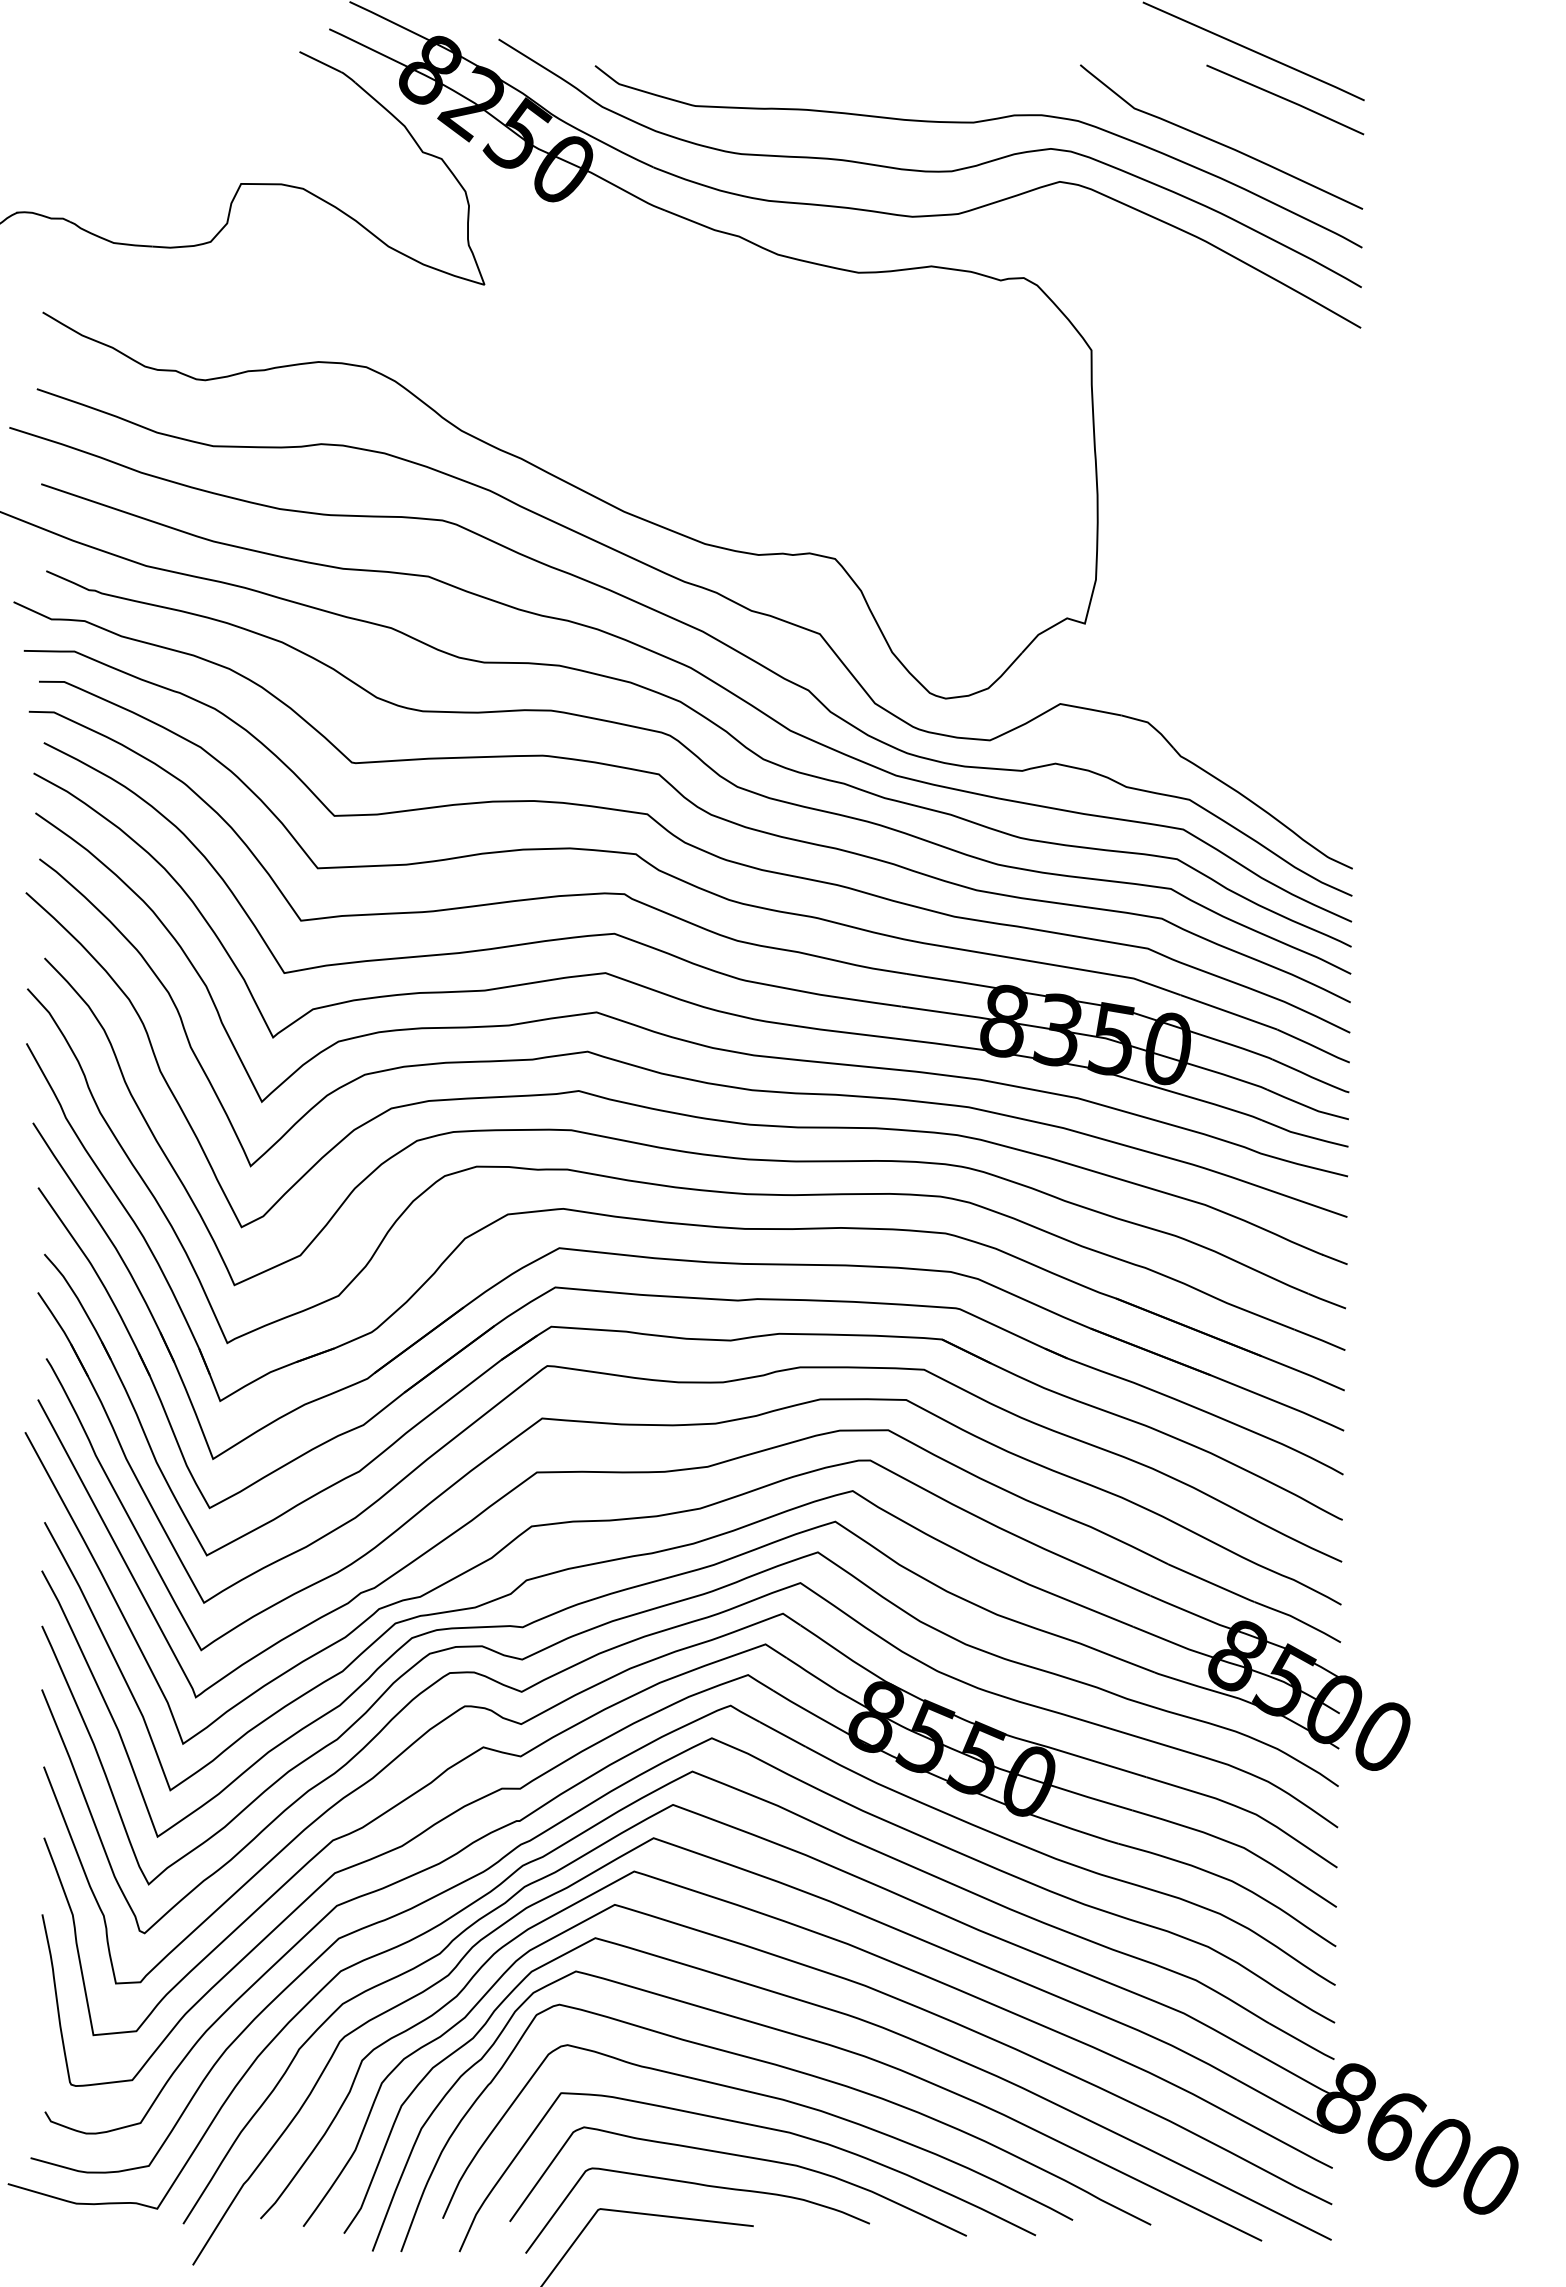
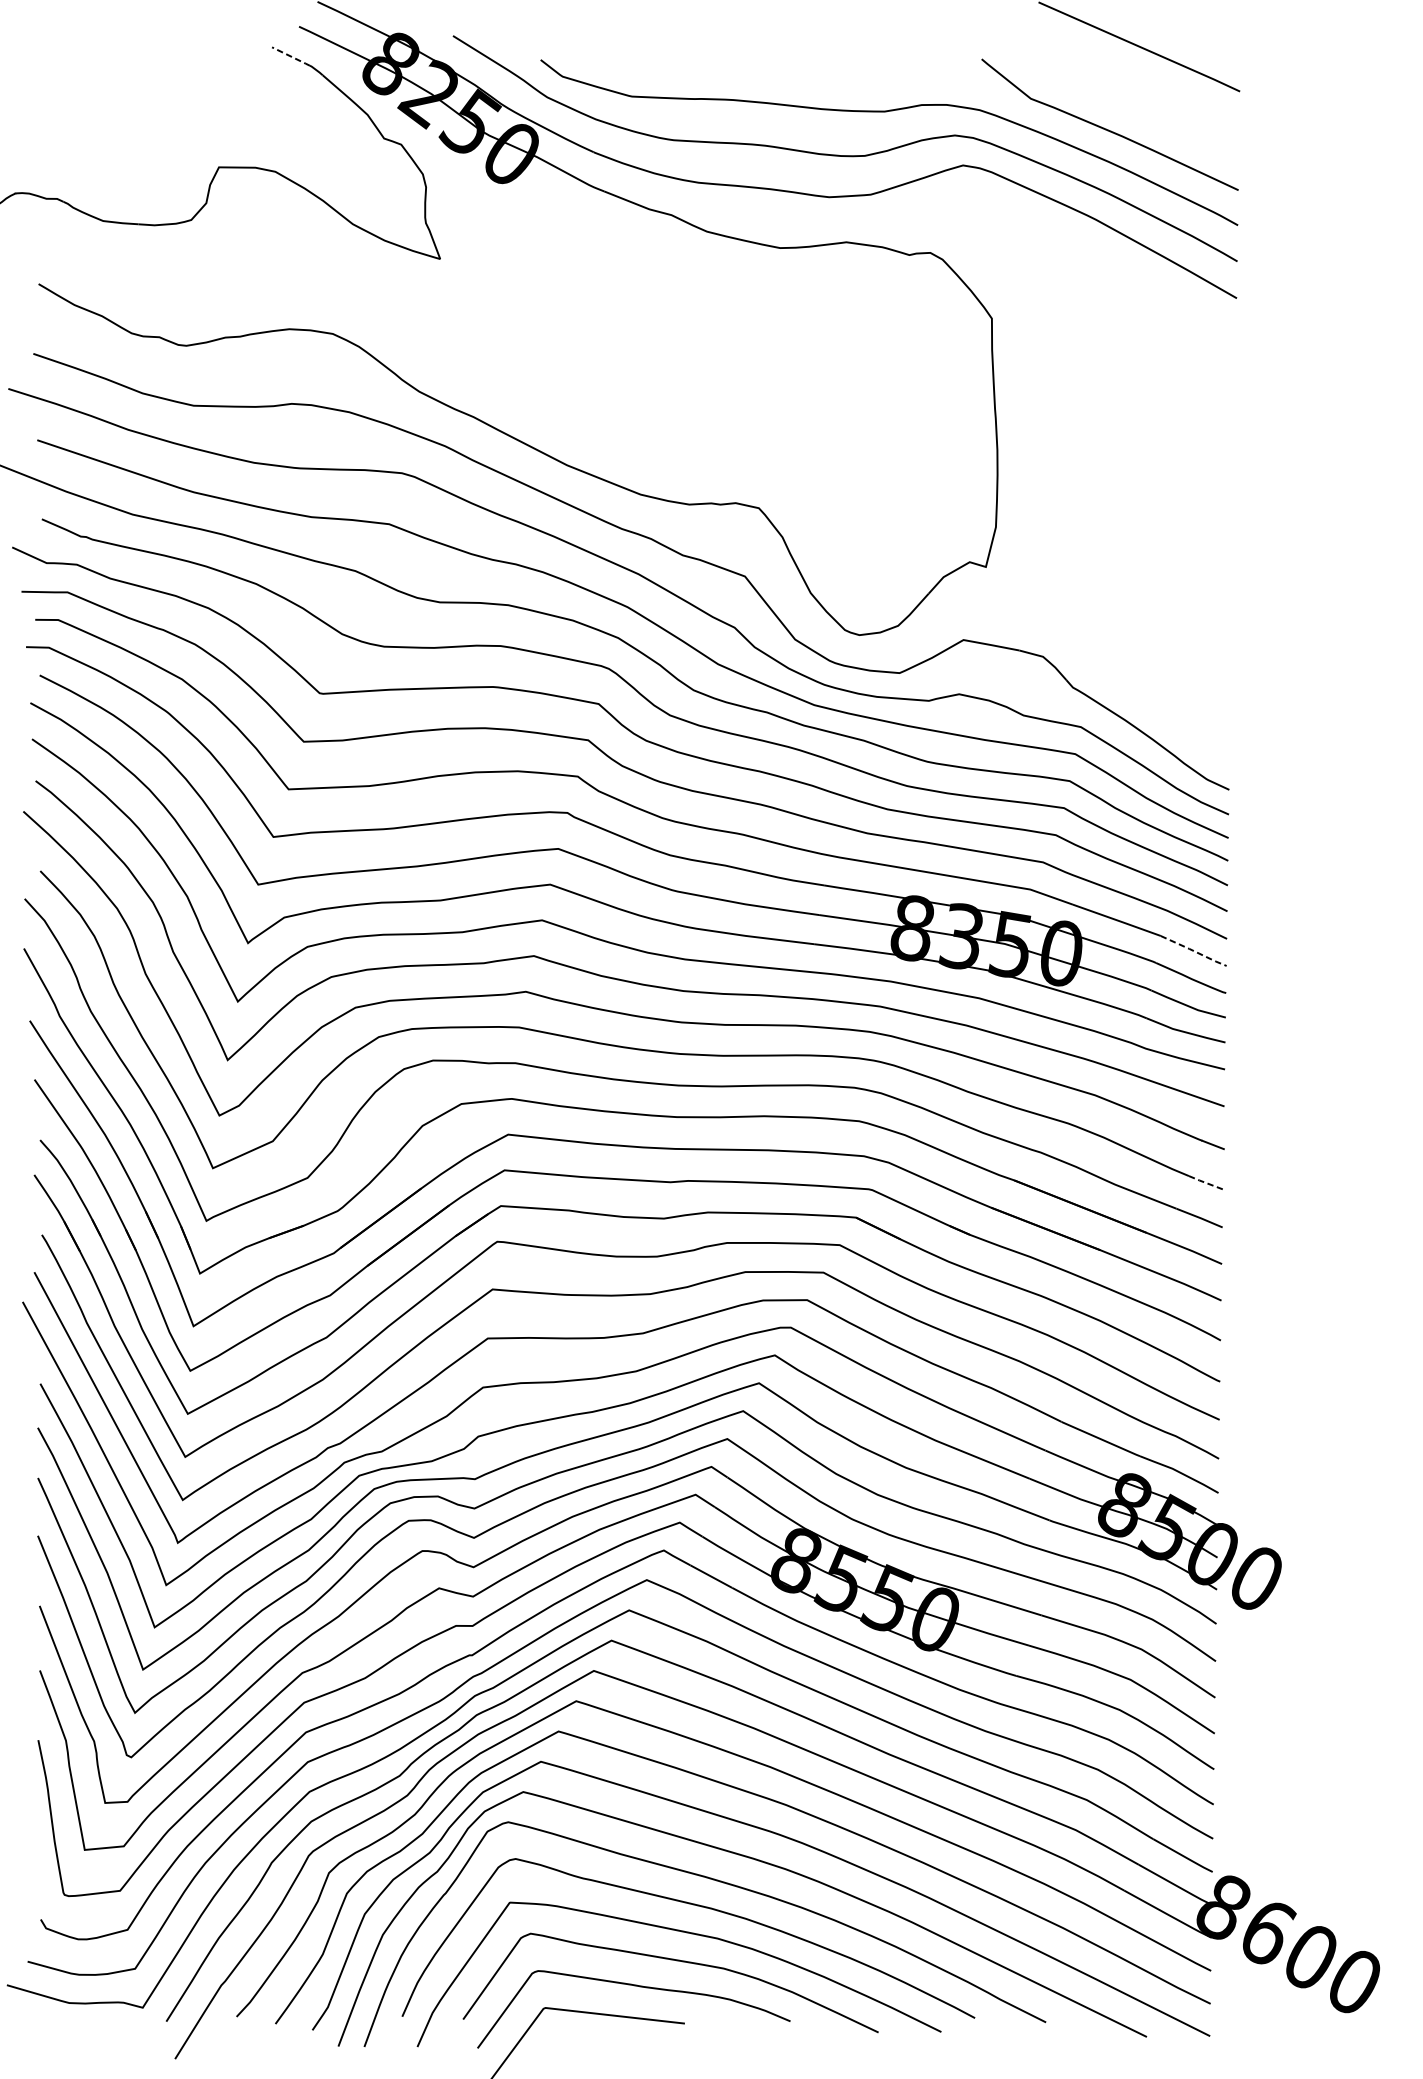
line: (320, 62) -> (291, 56), solid -> dashed
line: (1285, 99) -> (1168, 90), removed
line: (1314, 1046) -> (1194, 951), solid -> dashed
line: (1327, 1301) -> (1206, 1183), solid -> dashed

